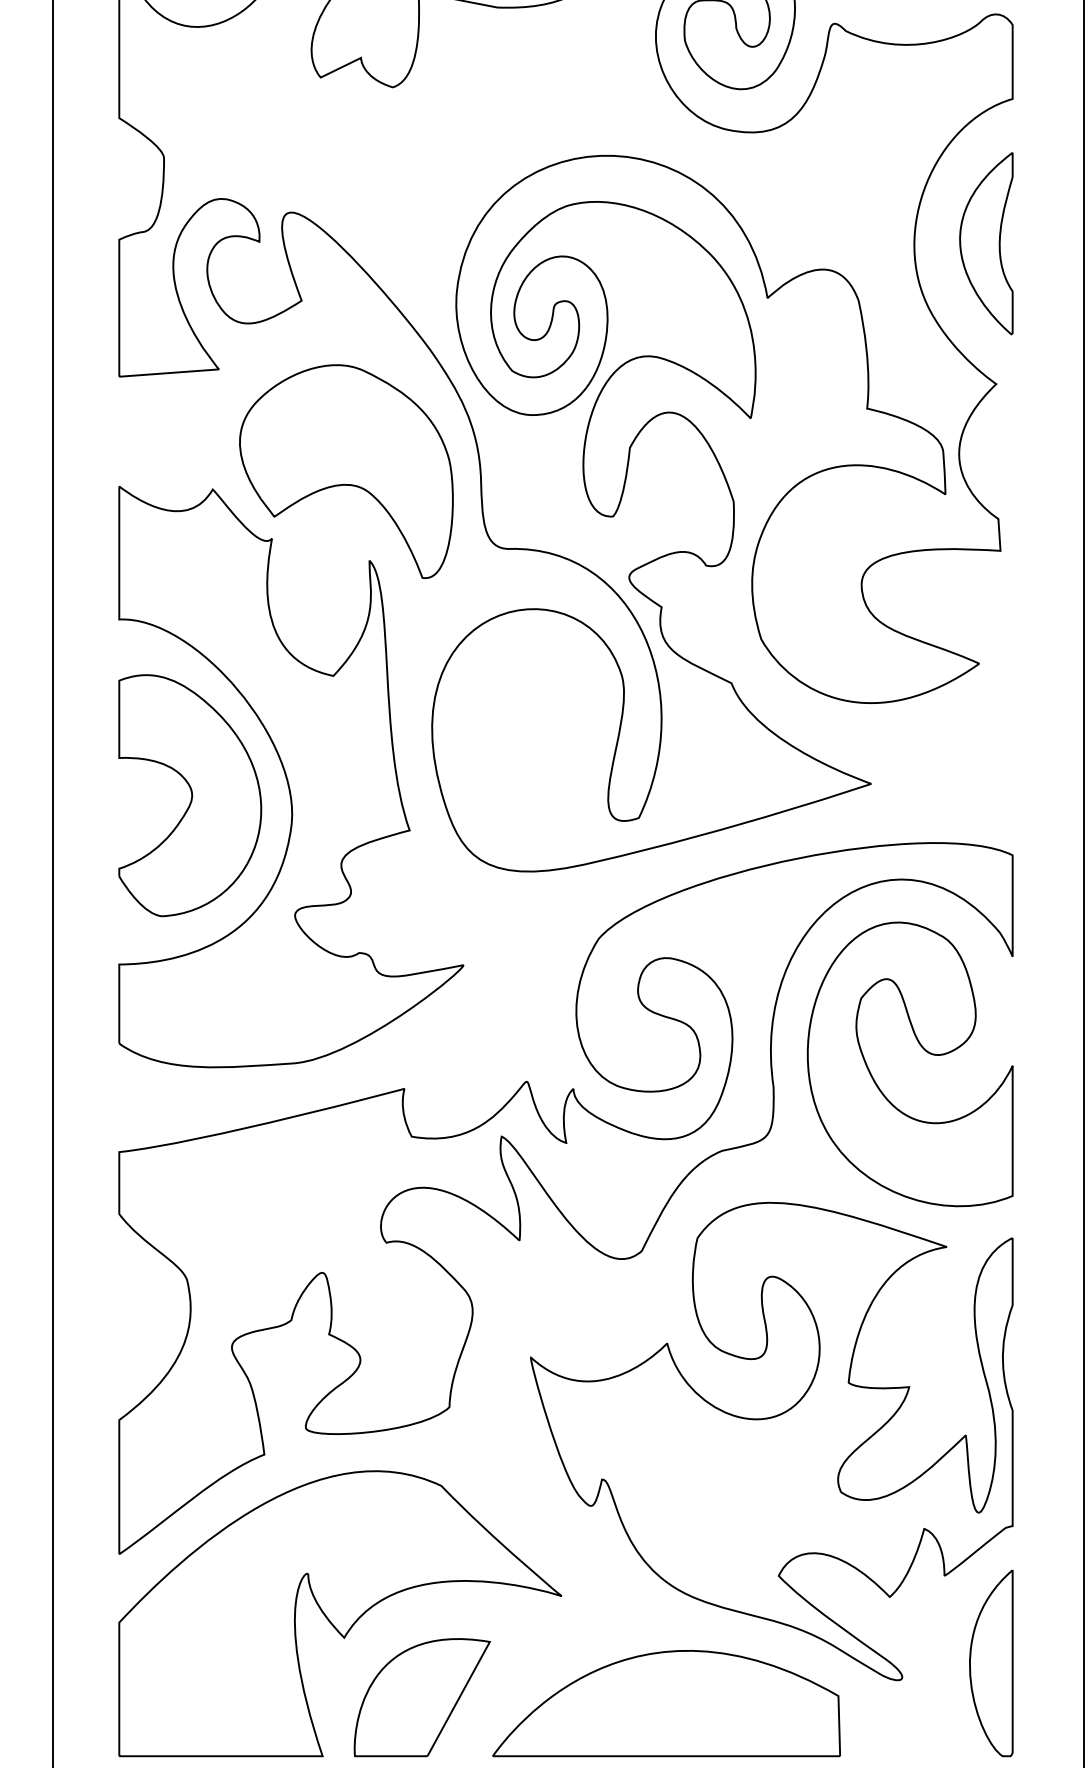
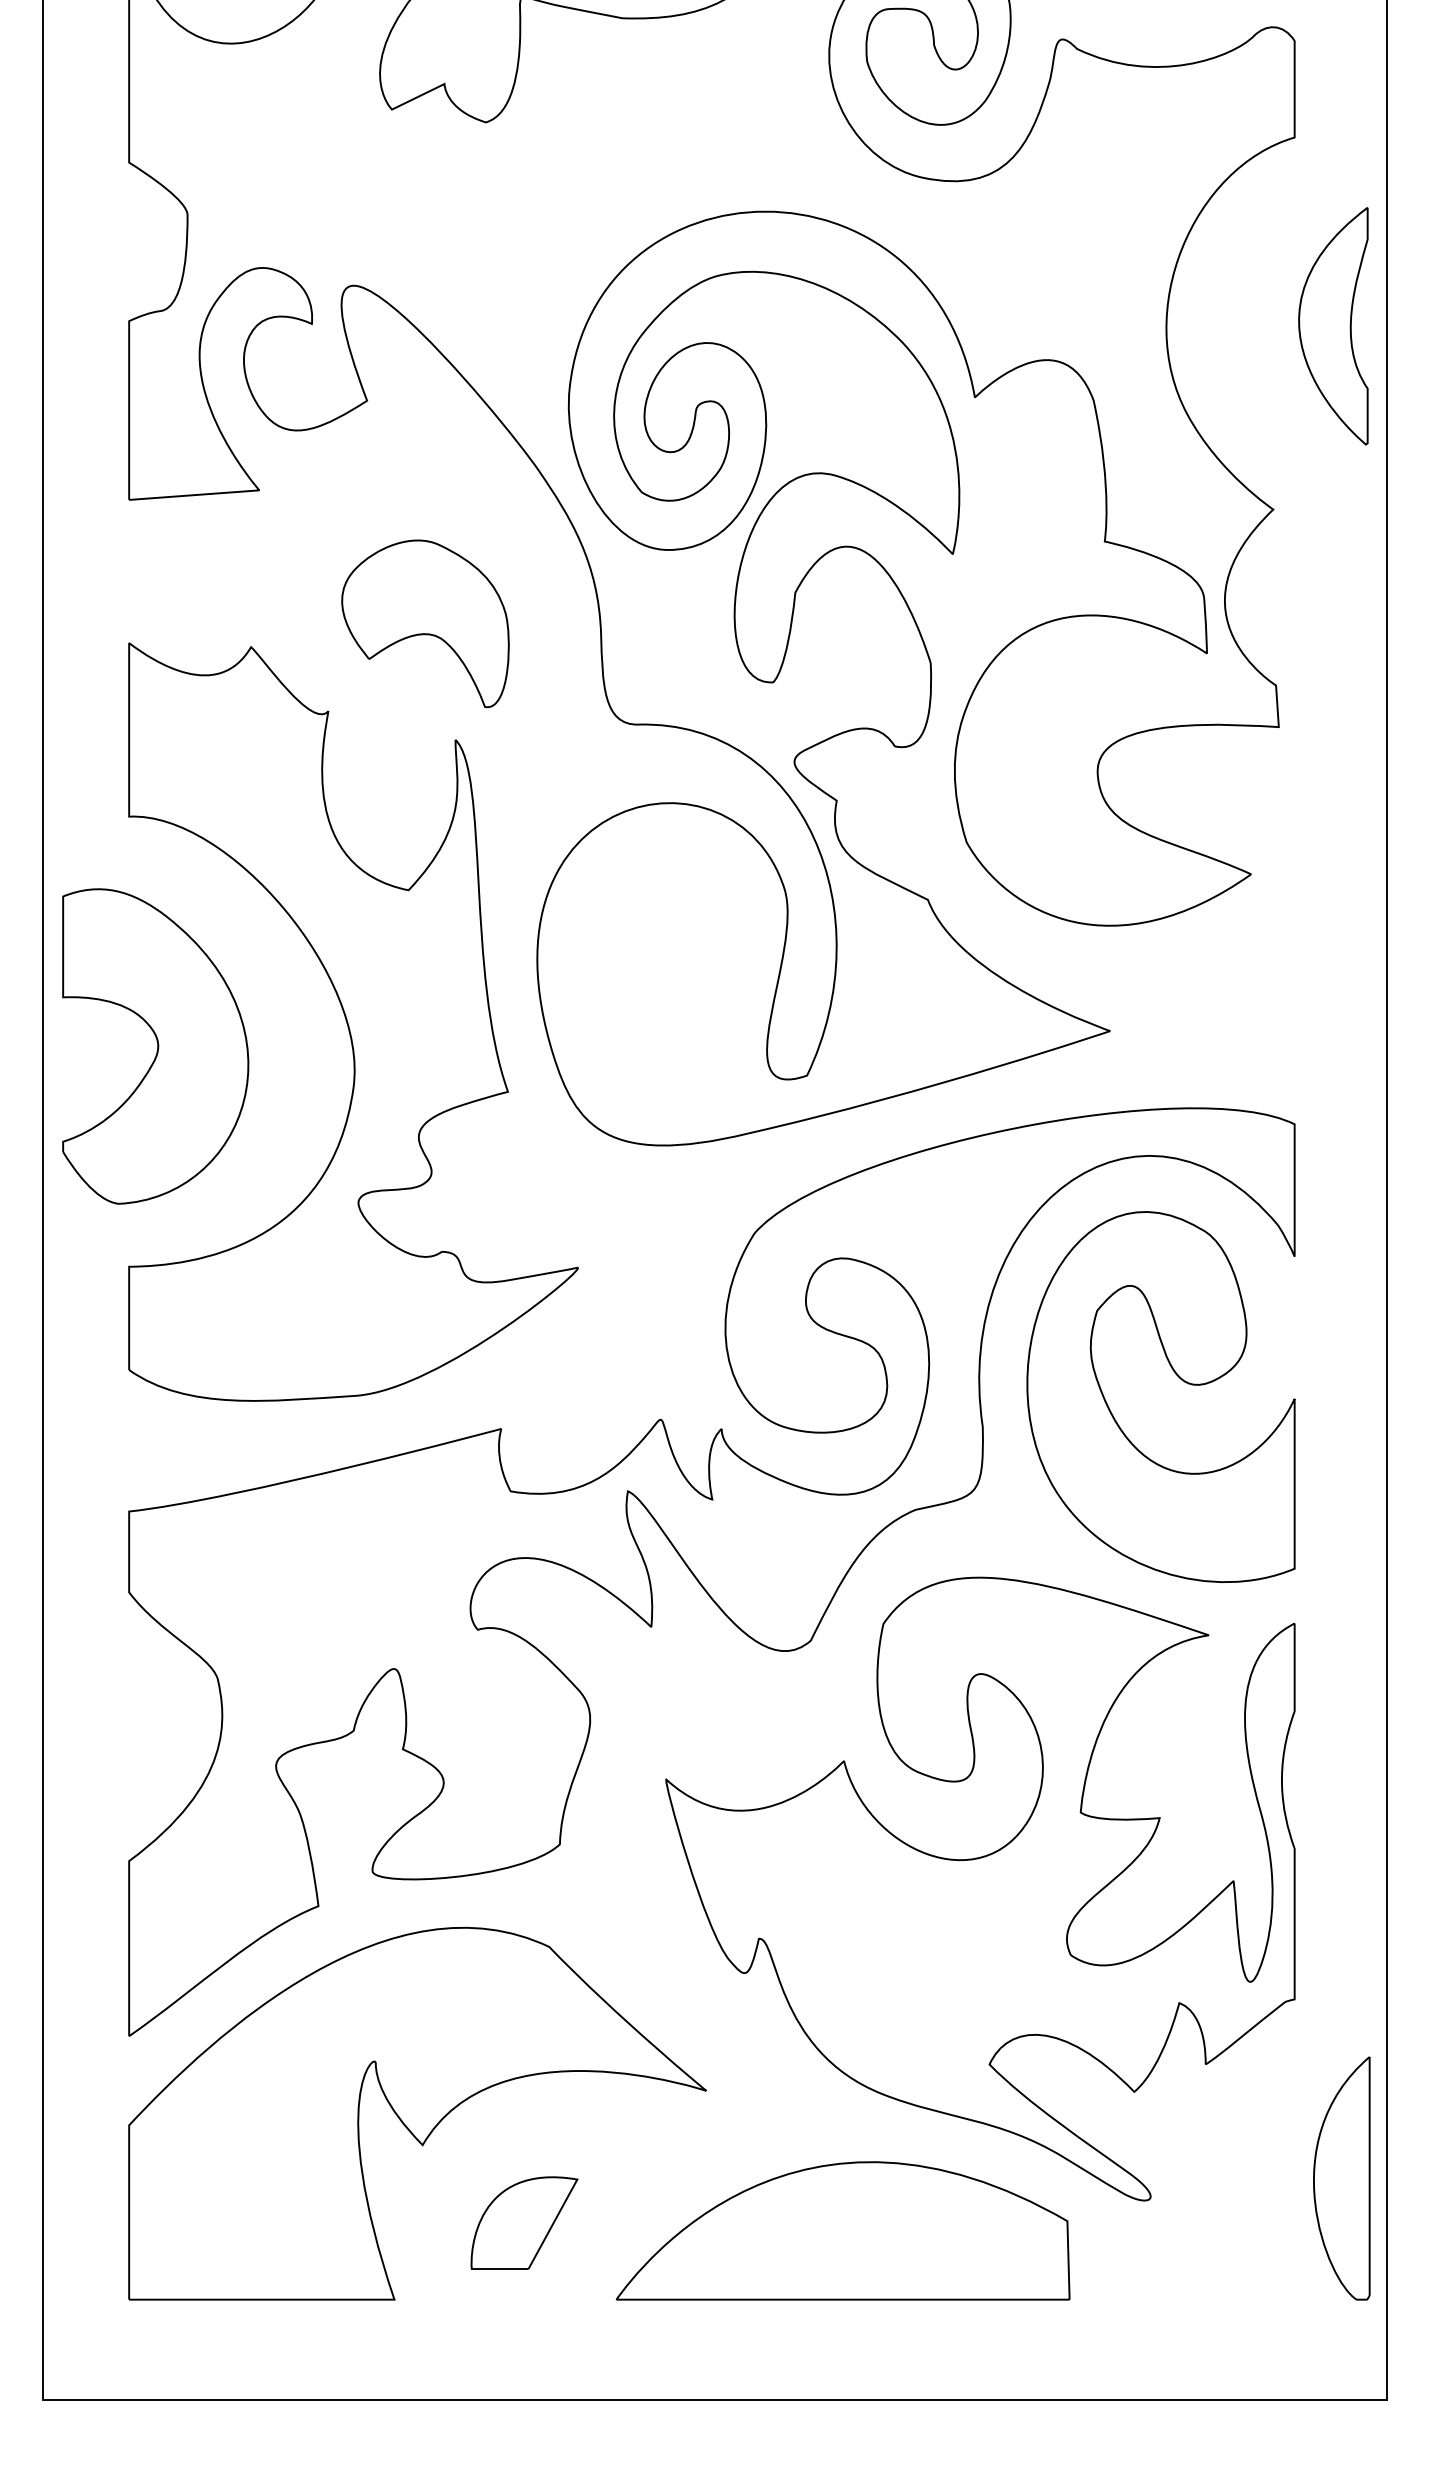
part: (986, 243) -> (1333, 326), moved
part: (346, 471) -> (425, 623), size x0.6
part: (190, 795) -> (155, 1046), moved
part: (991, 1663) -> (1341, 2178), moved
part: (422, 1697) -> (524, 2222), size x0.6

